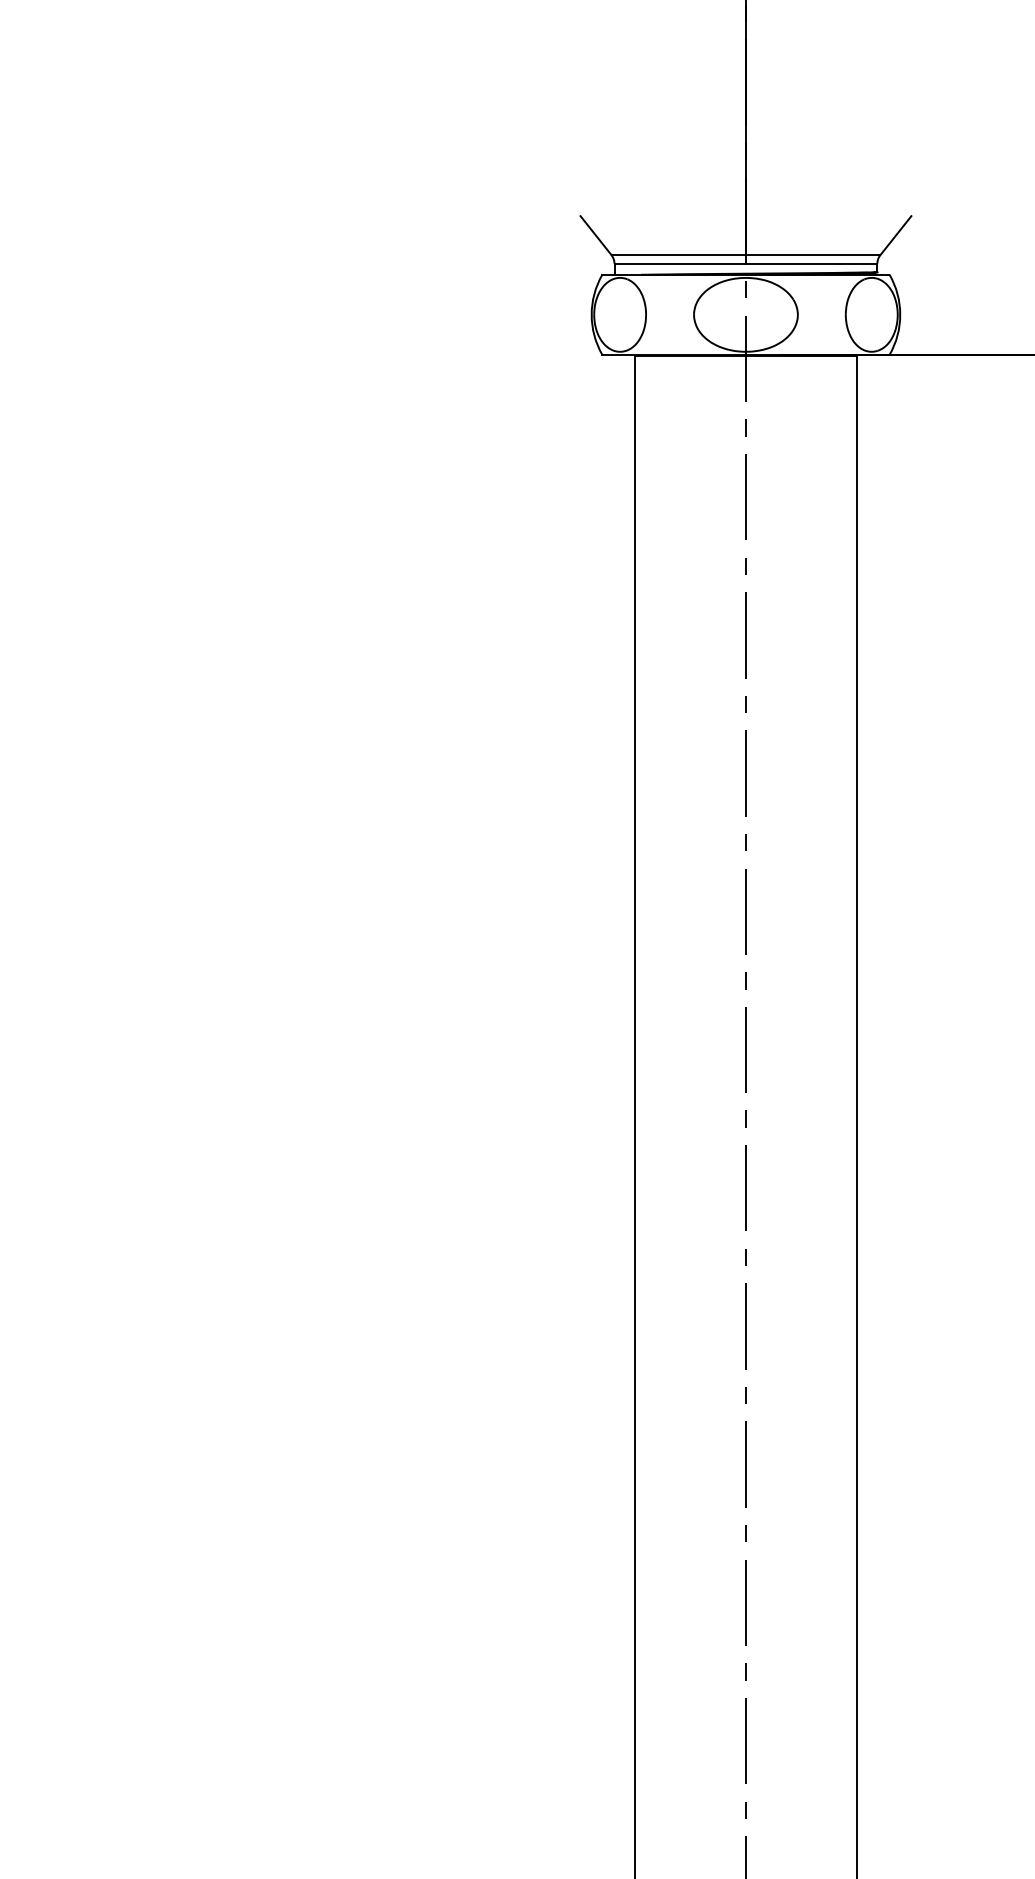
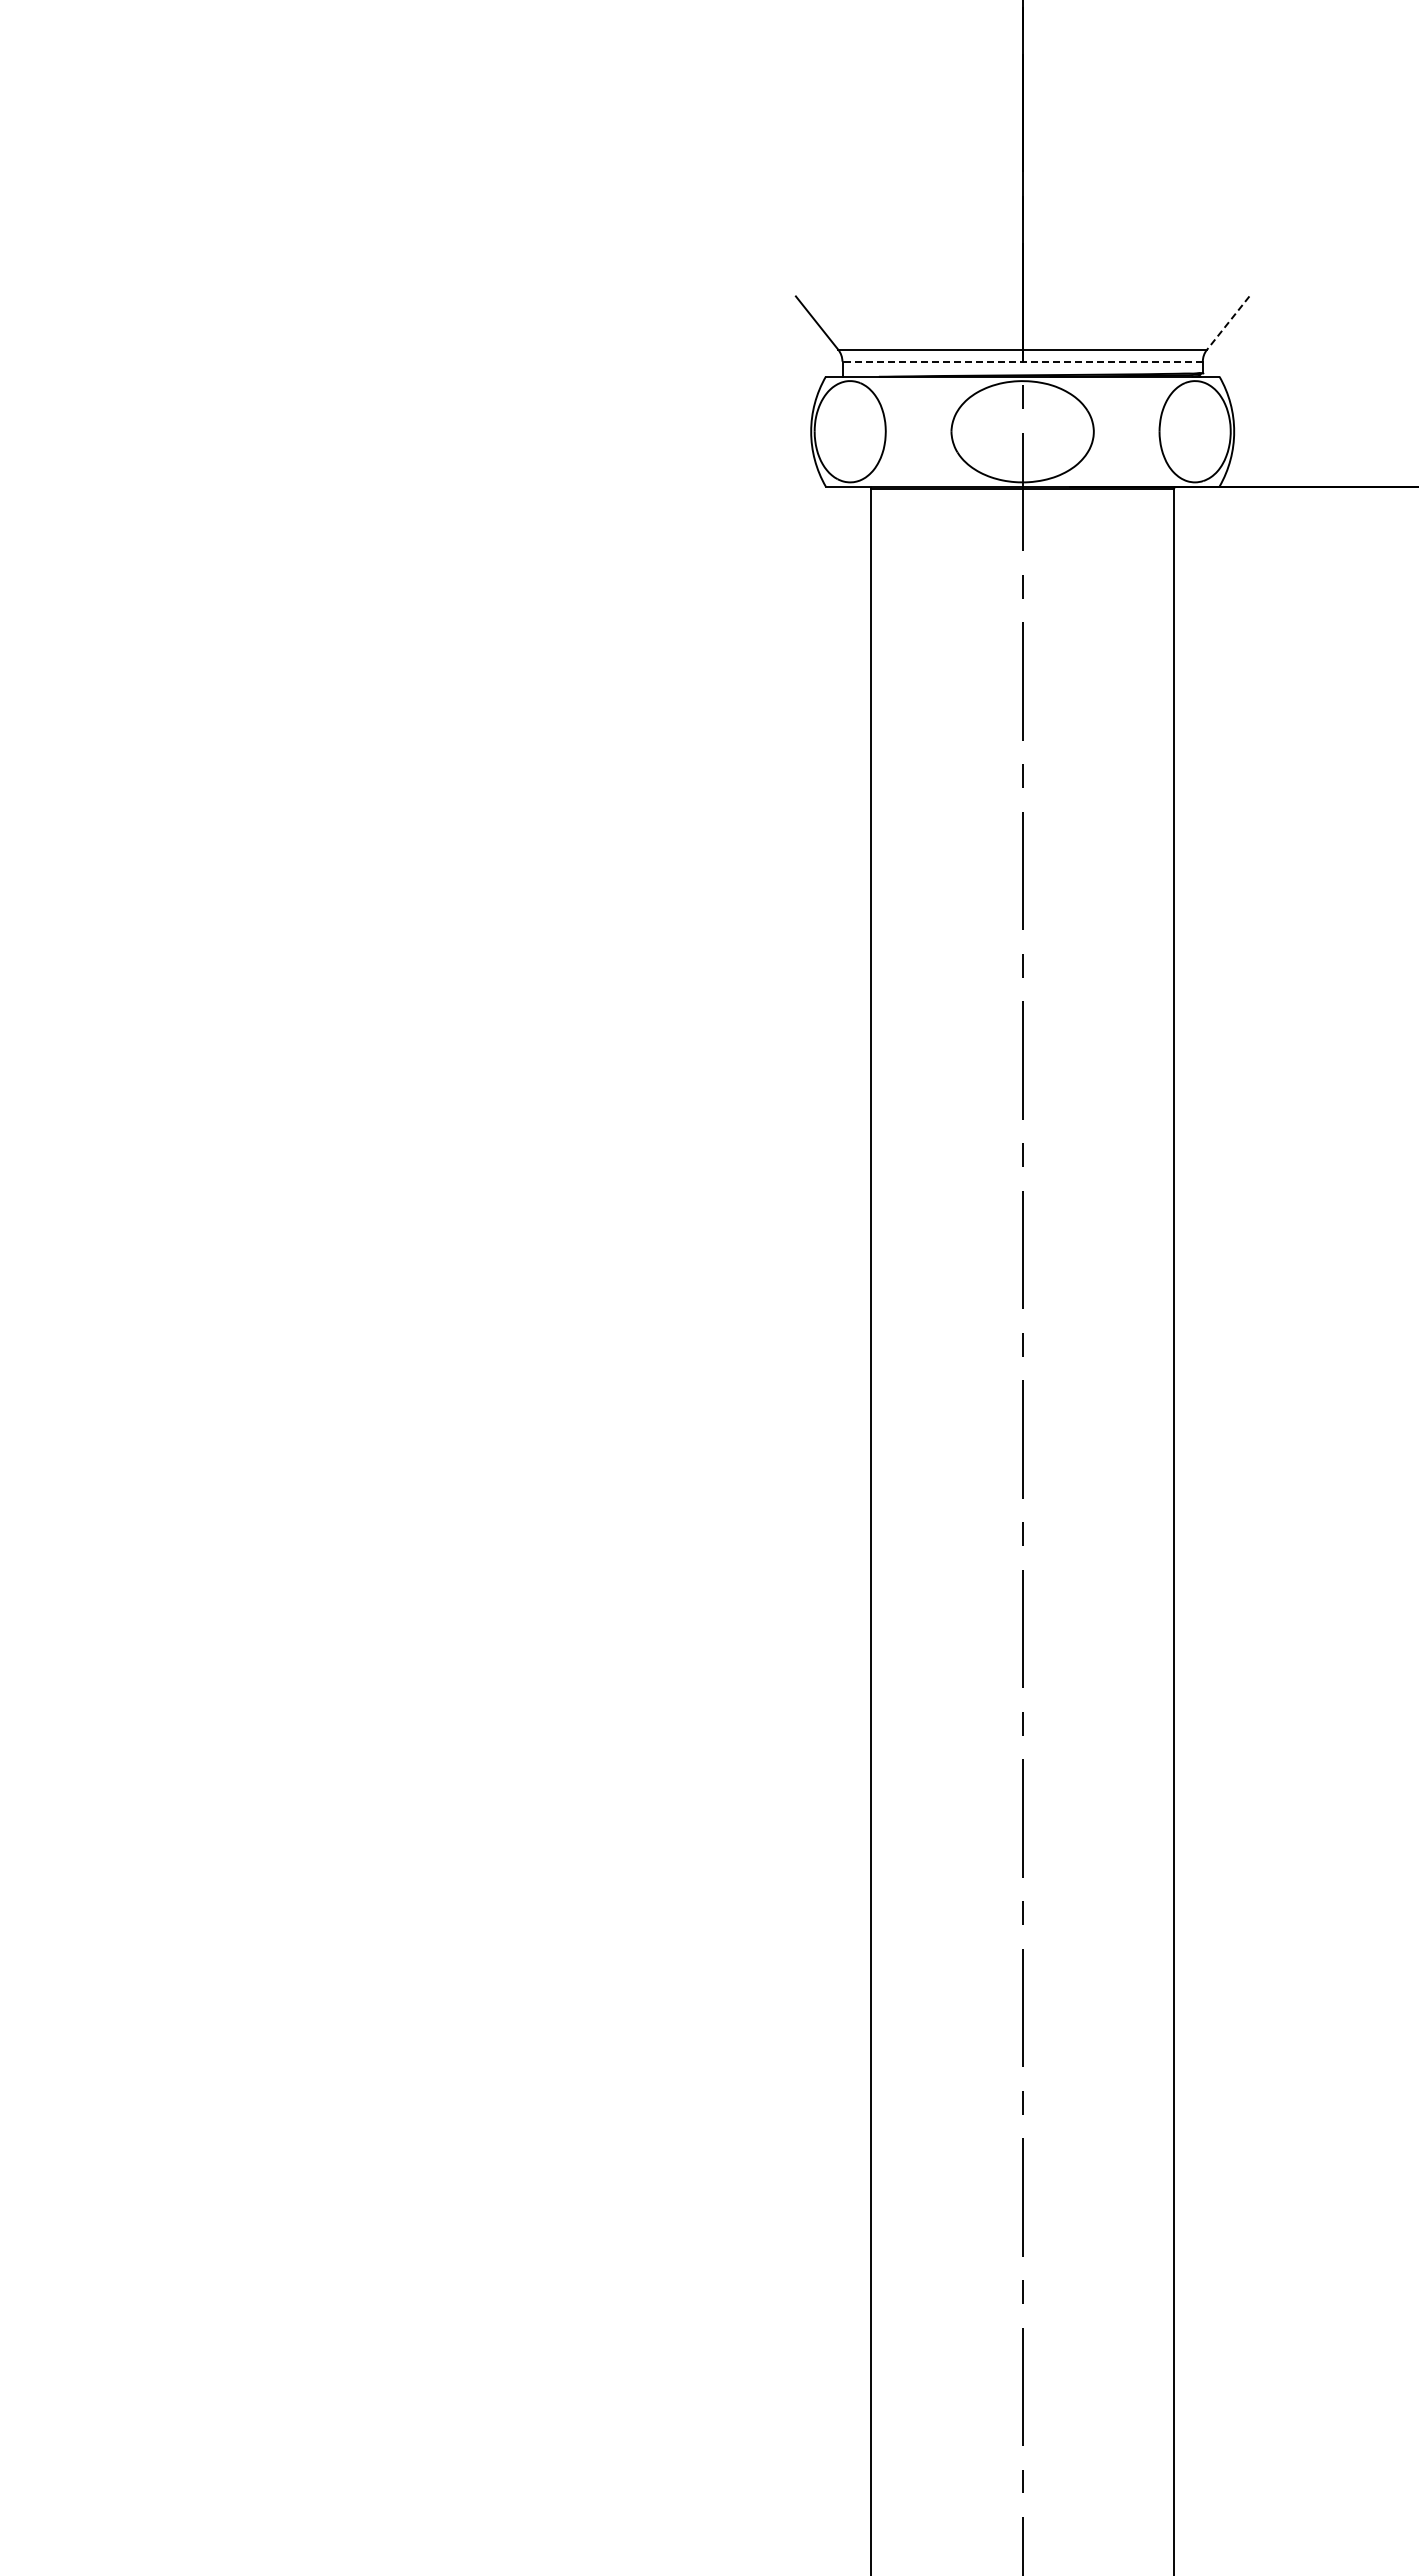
line: (895, 235) -> (1227, 323), solid -> dashed
line: (745, 263) -> (1022, 361), solid -> dashed

